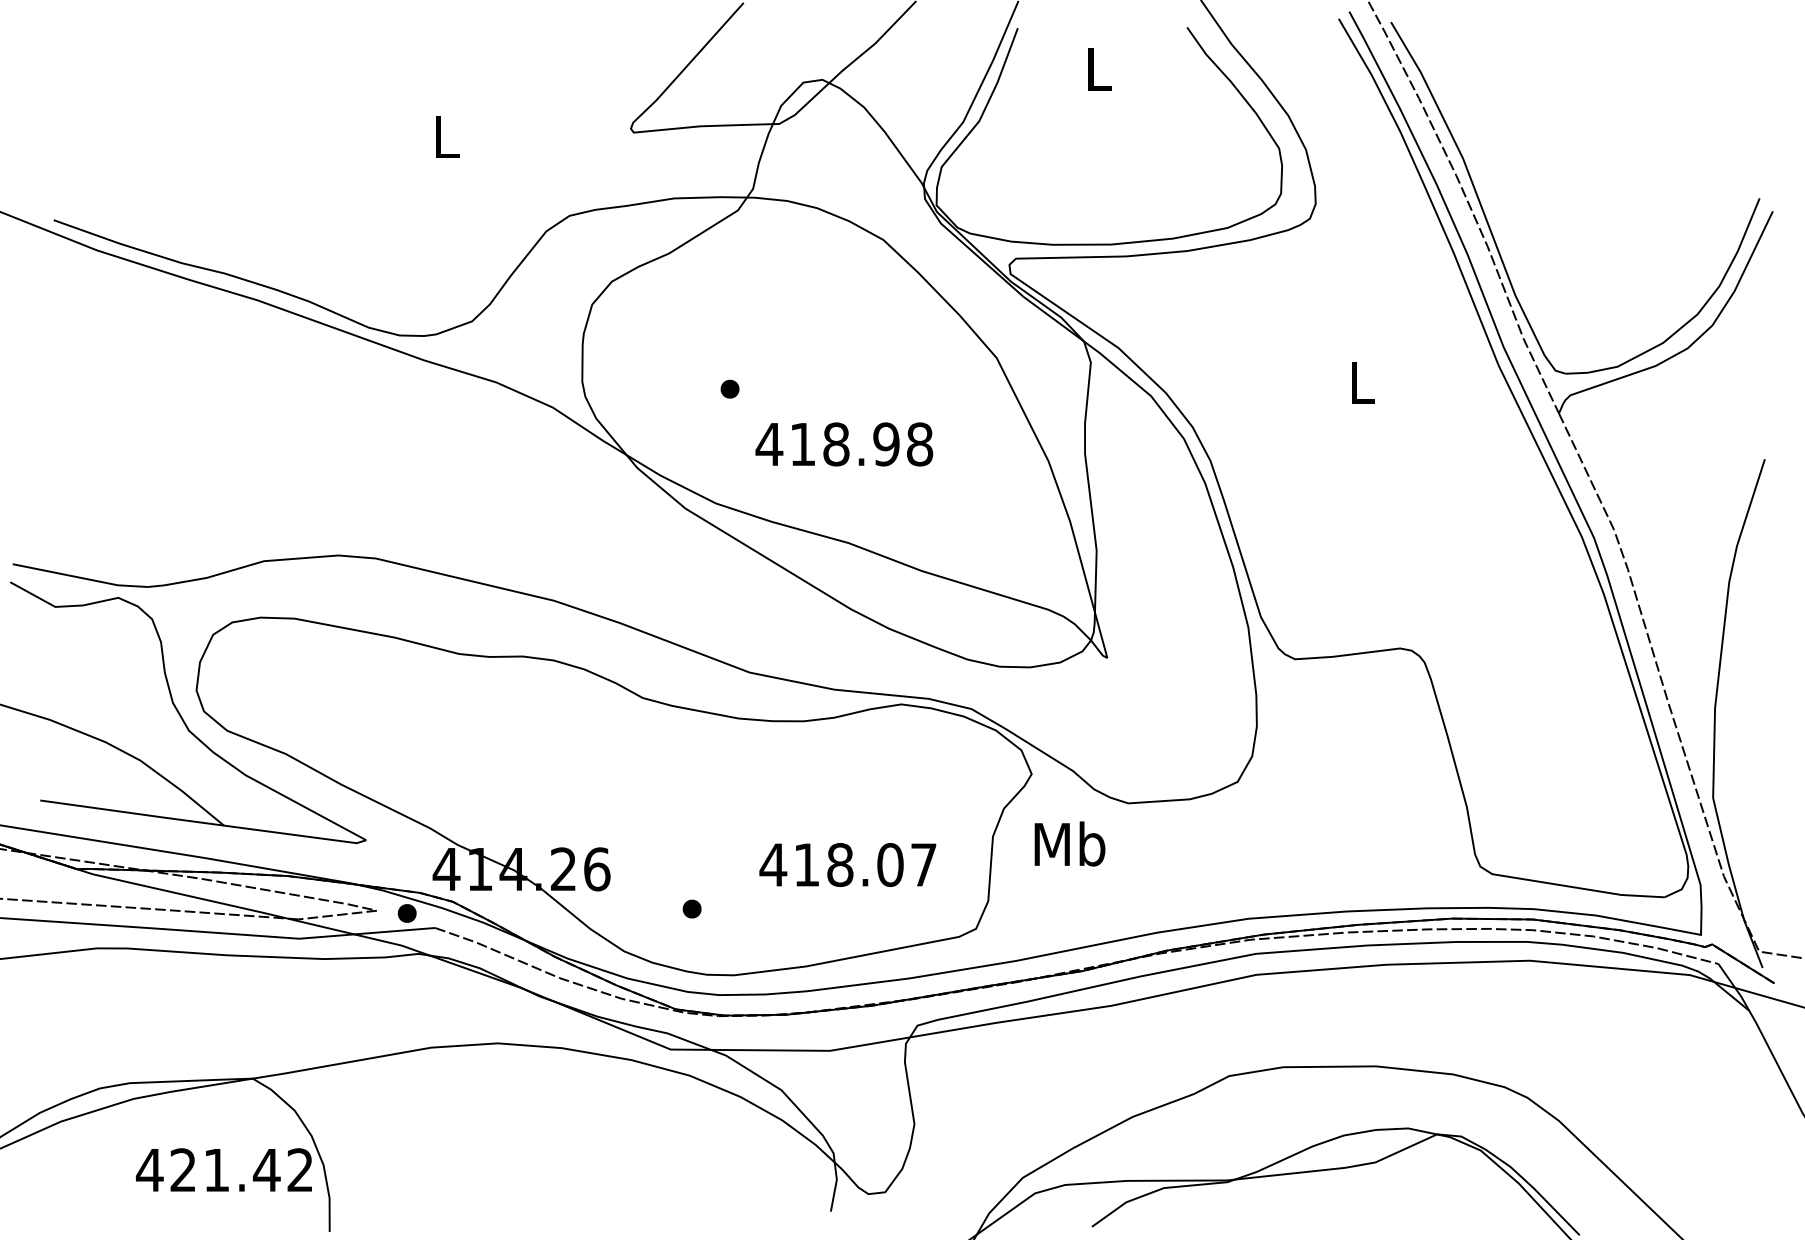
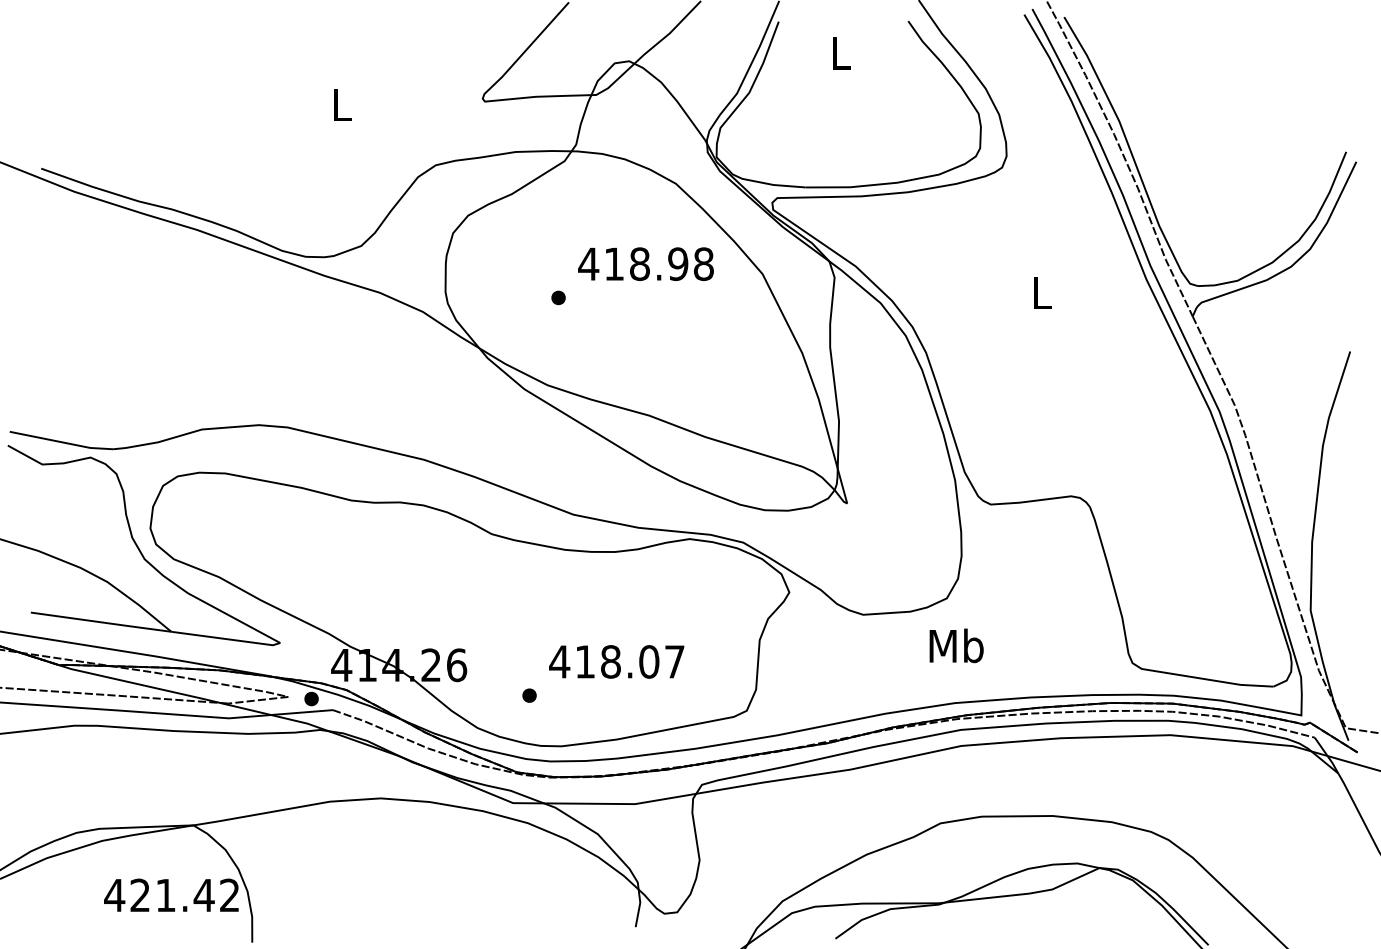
text: (843, 443) -> (645, 263), moved
text: (1069, 843) -> (956, 645), moved
text: (847, 864) -> (616, 661), moved

